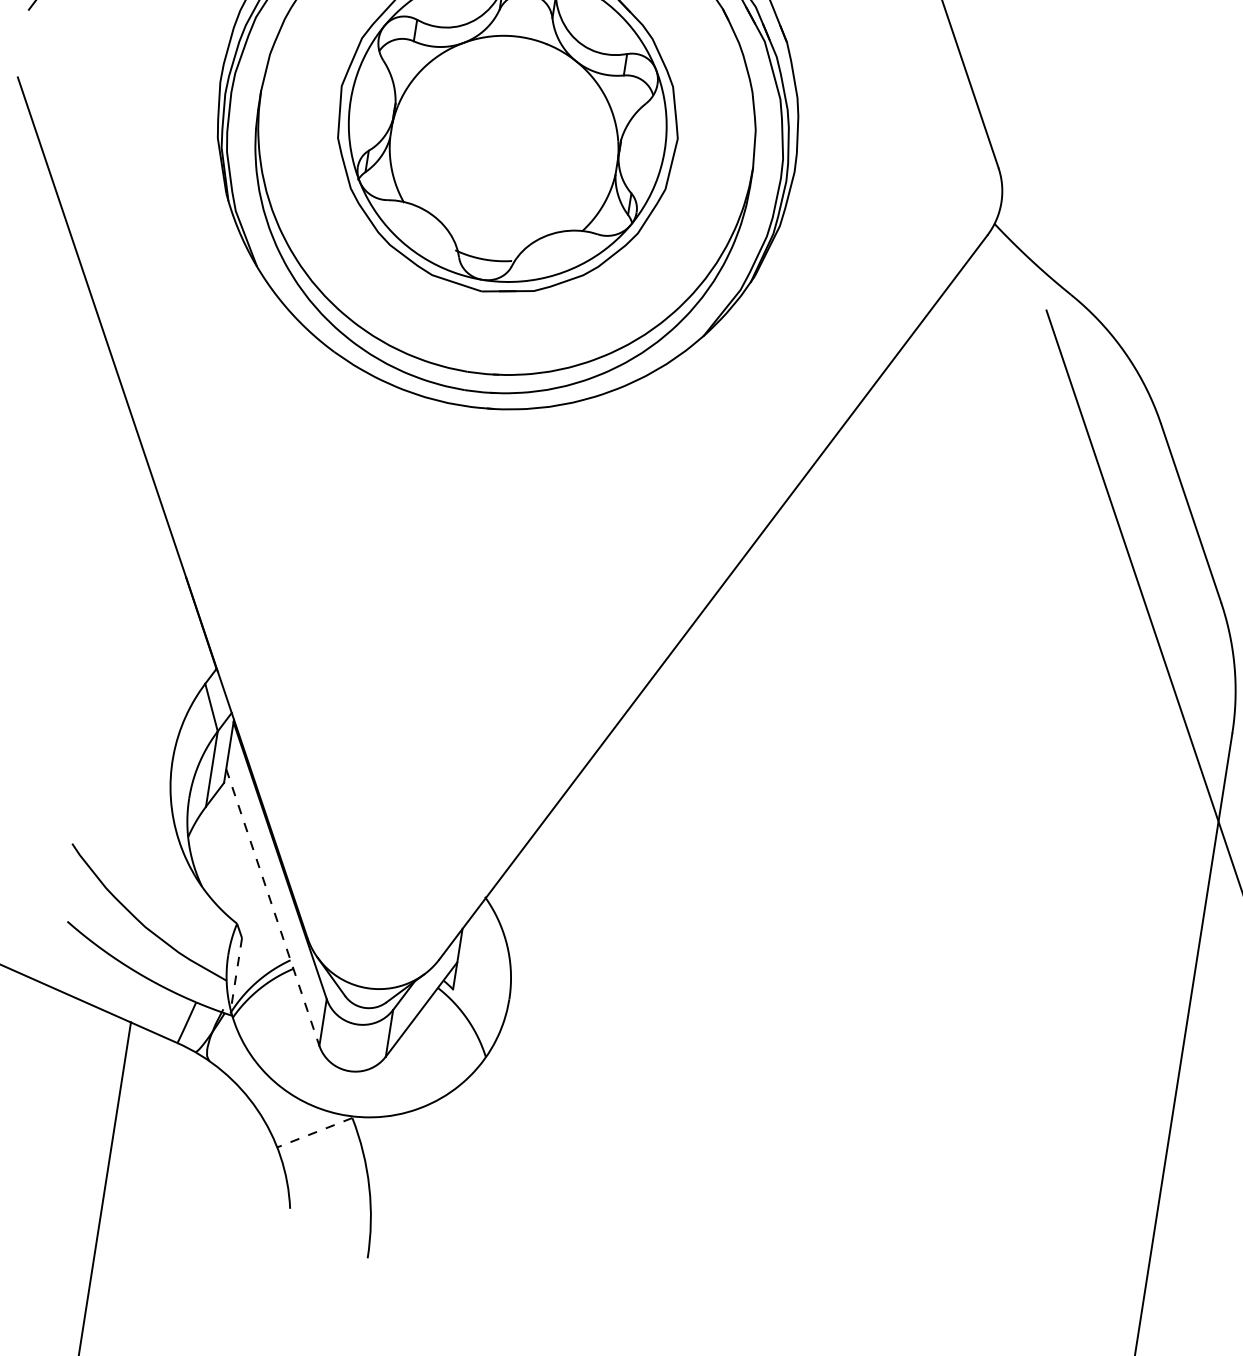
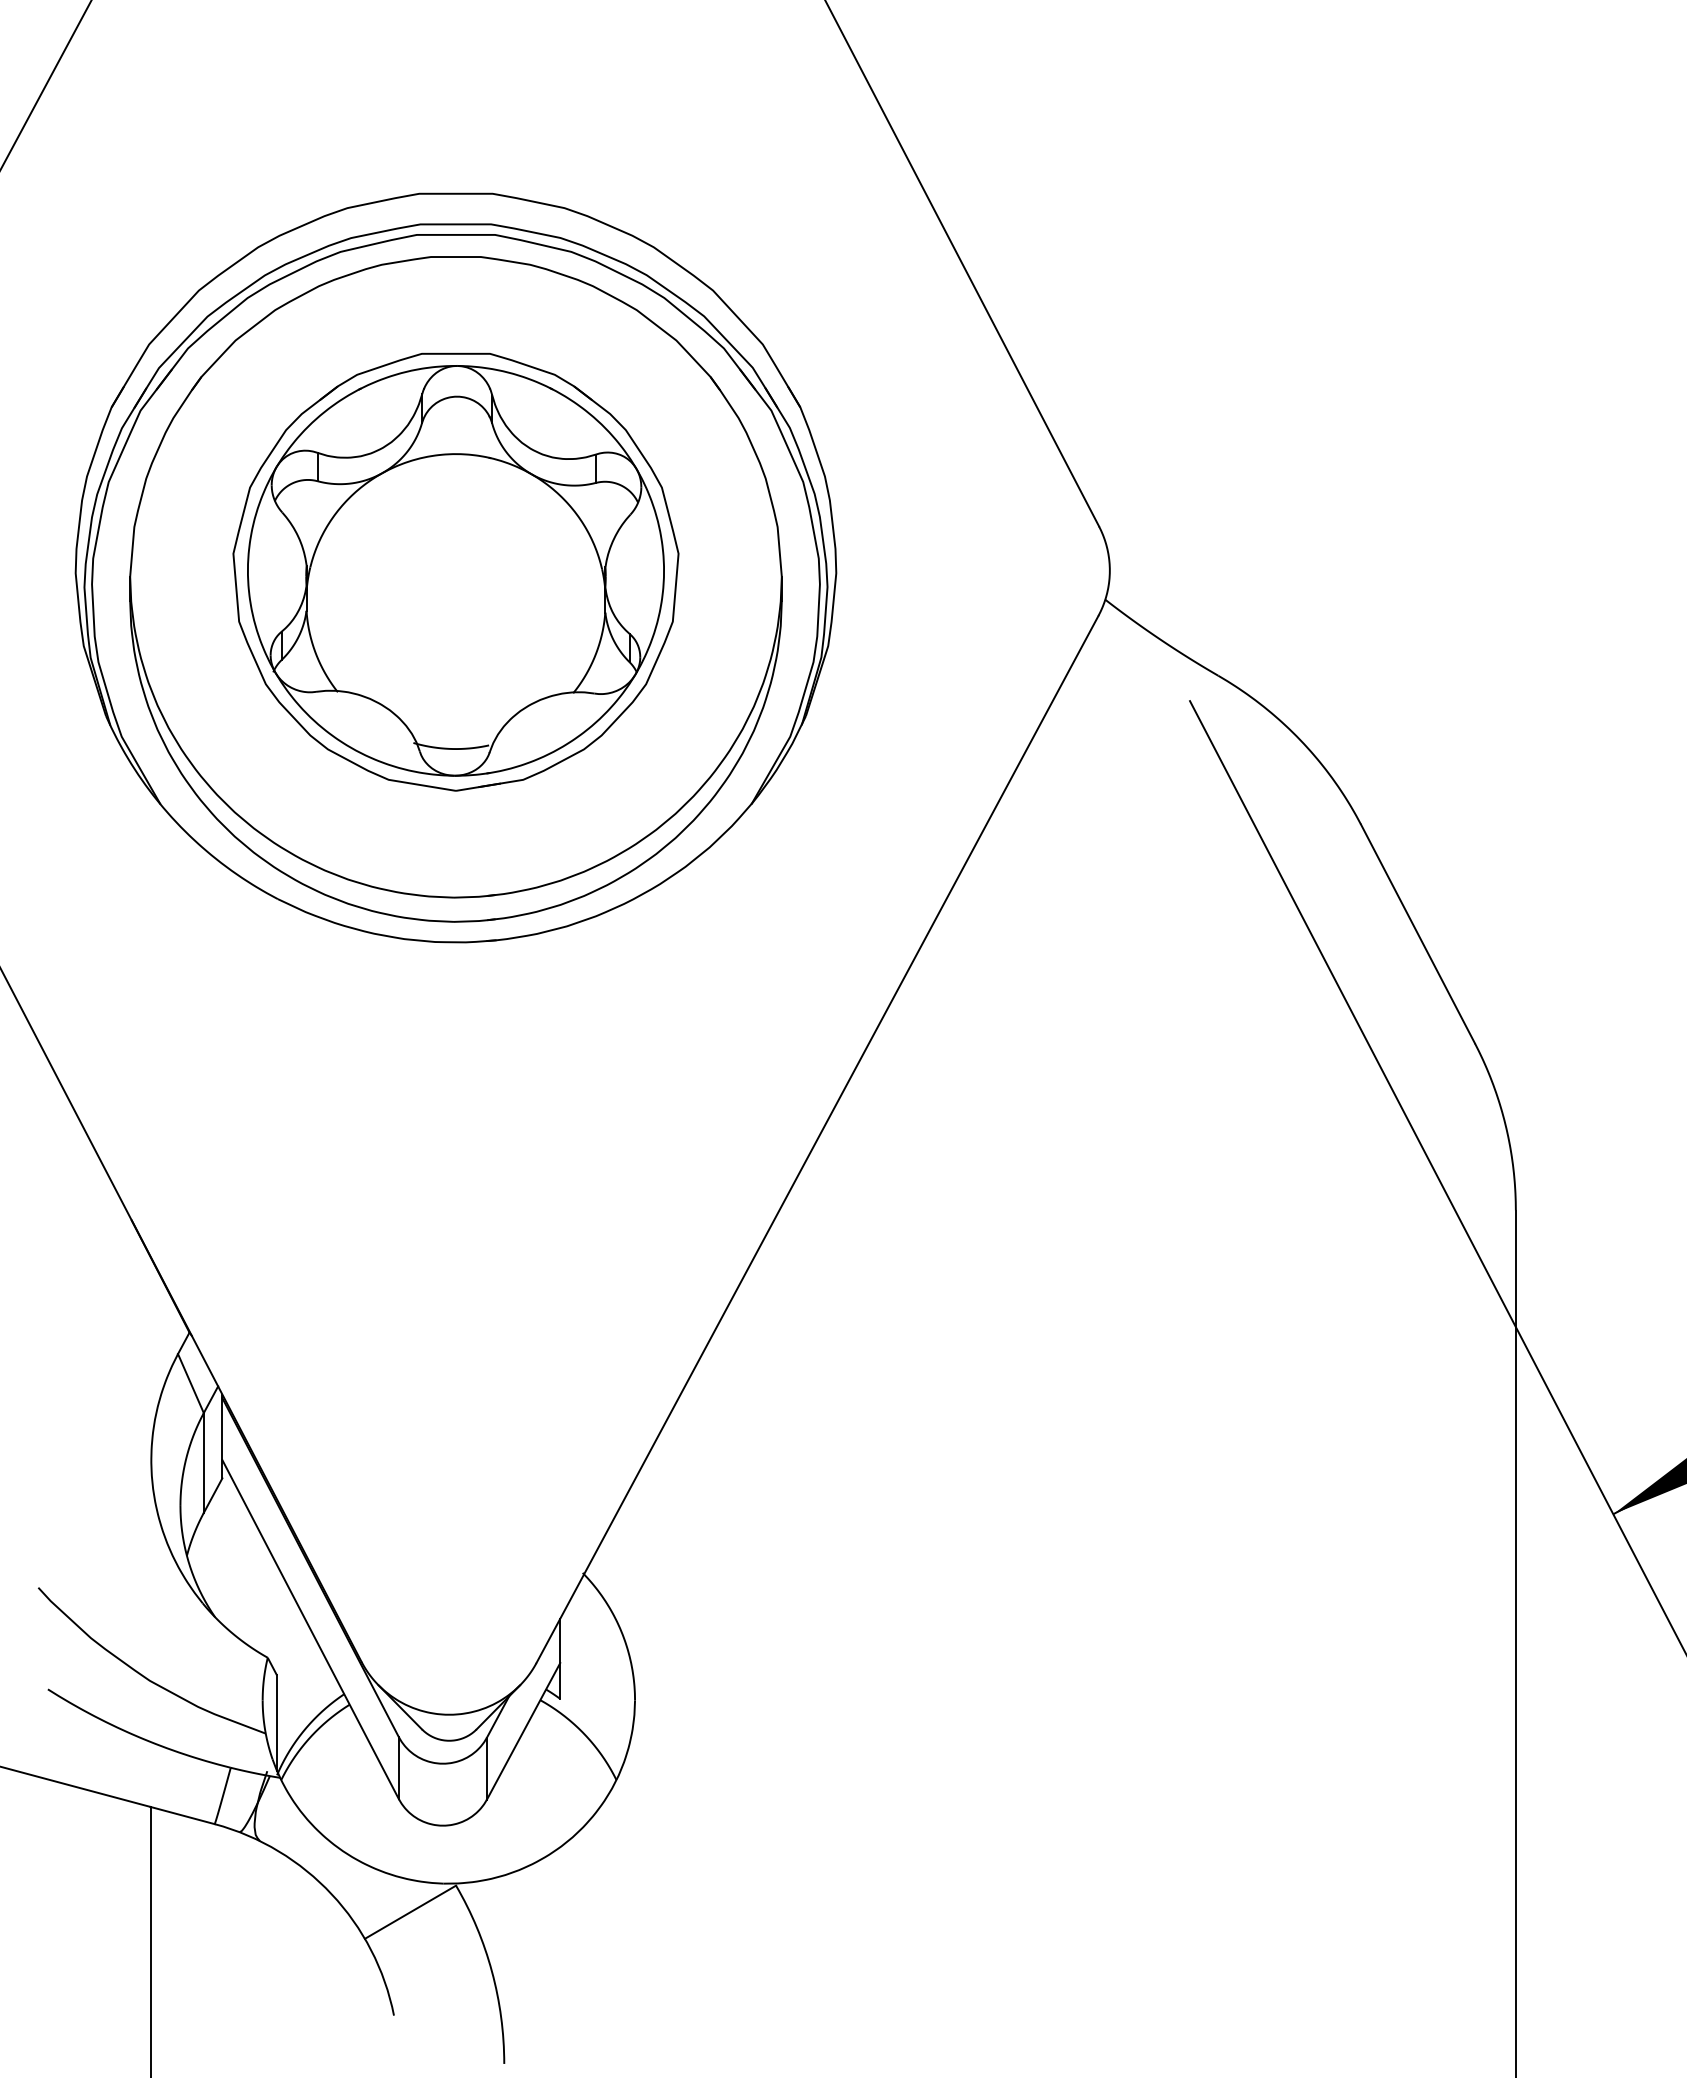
line: (272, 908) -> (310, 1630), dashed -> solid
line: (236, 974) -> (277, 1723), dashed -> solid
line: (314, 1132) -> (410, 1912), dashed -> solid

